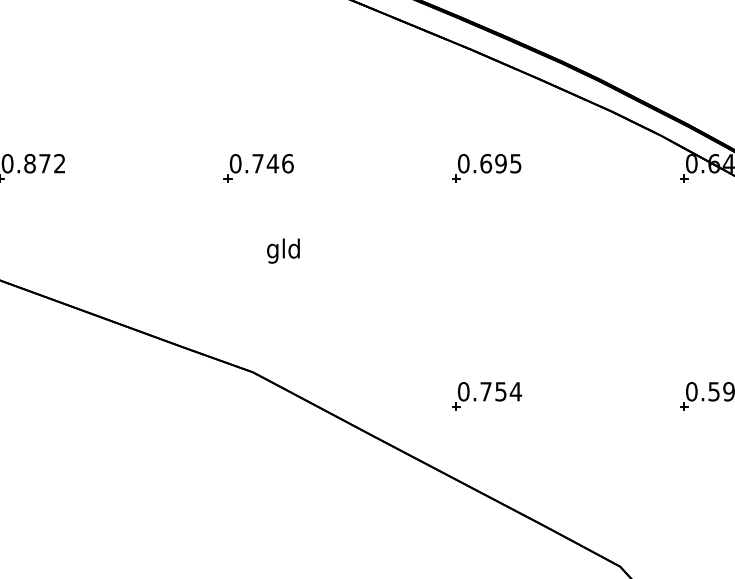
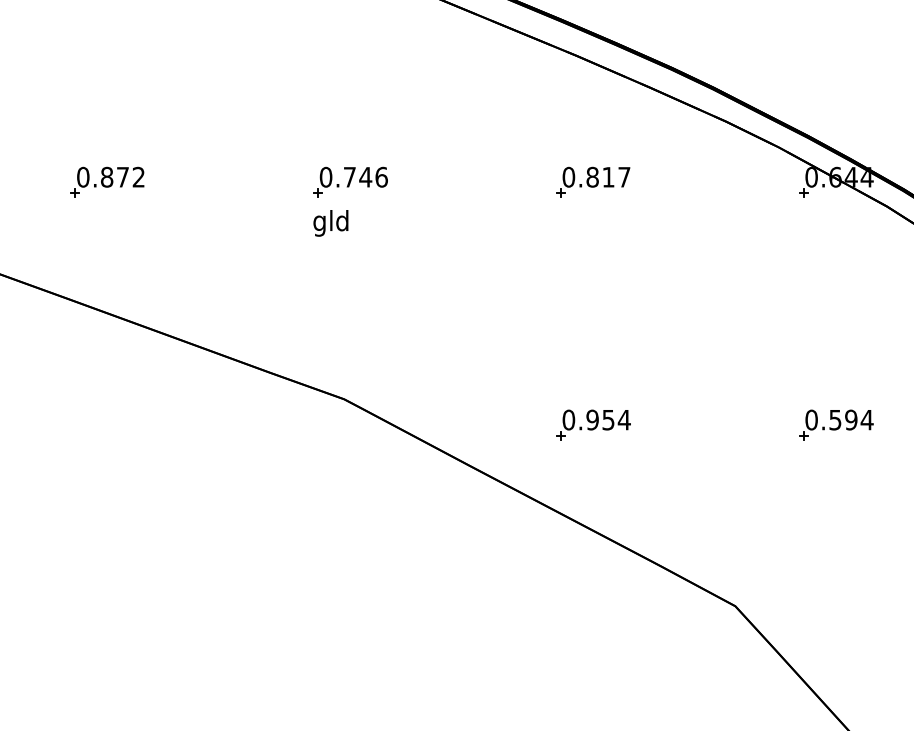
text: (500, 162) -> (608, 176), 0.695 -> 0.817
text: (283, 251) -> (330, 223), moved
text: (485, 391) -> (592, 419), 0.754 -> 0.954

